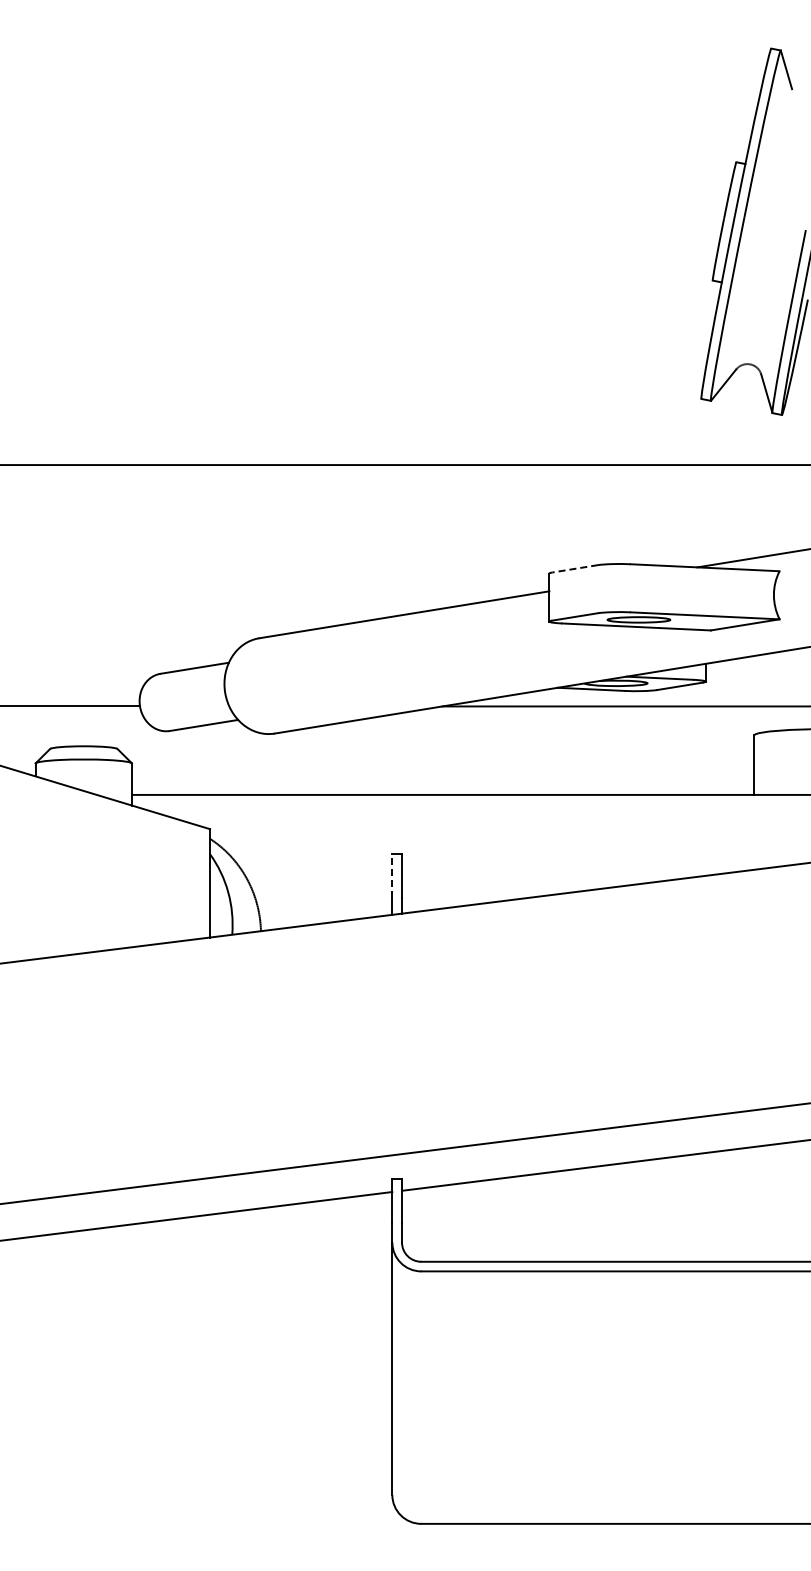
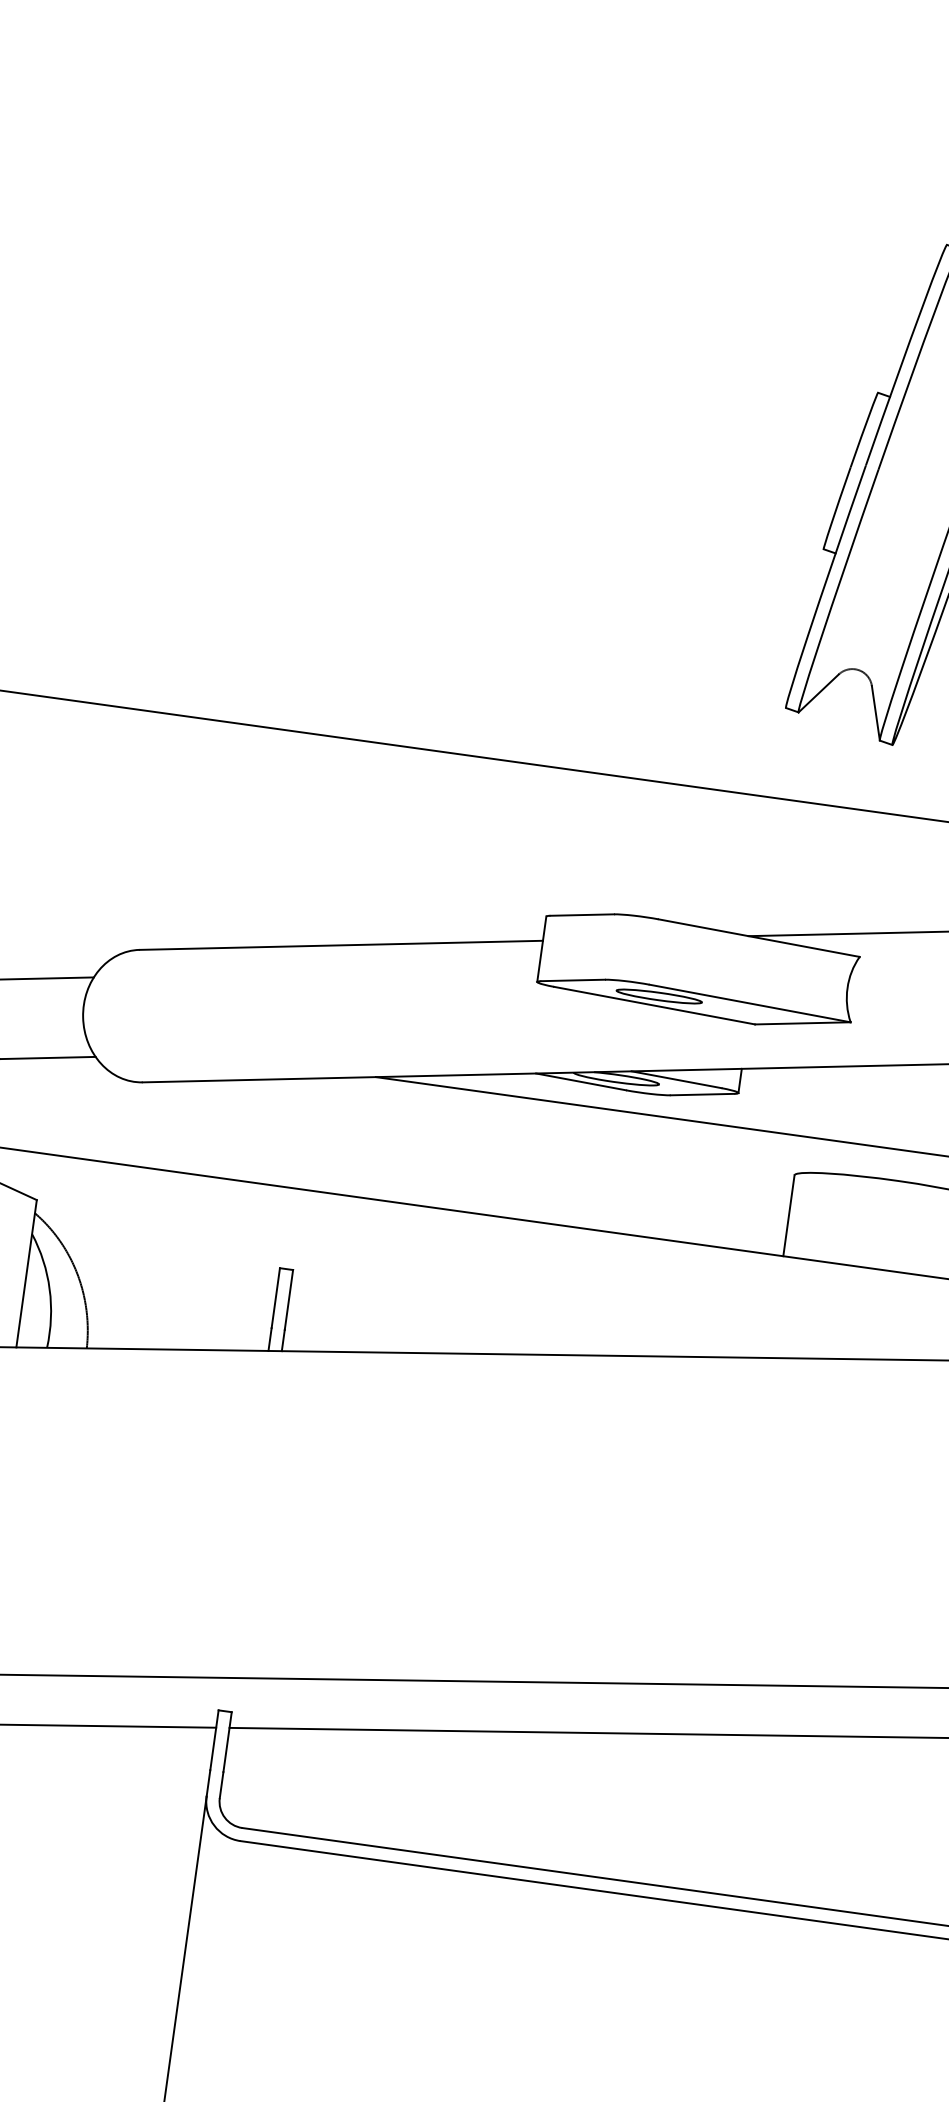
line: (574, 568) -> (581, 914), dashed -> solid
line: (392, 875) -> (276, 1297), dashed -> solid

